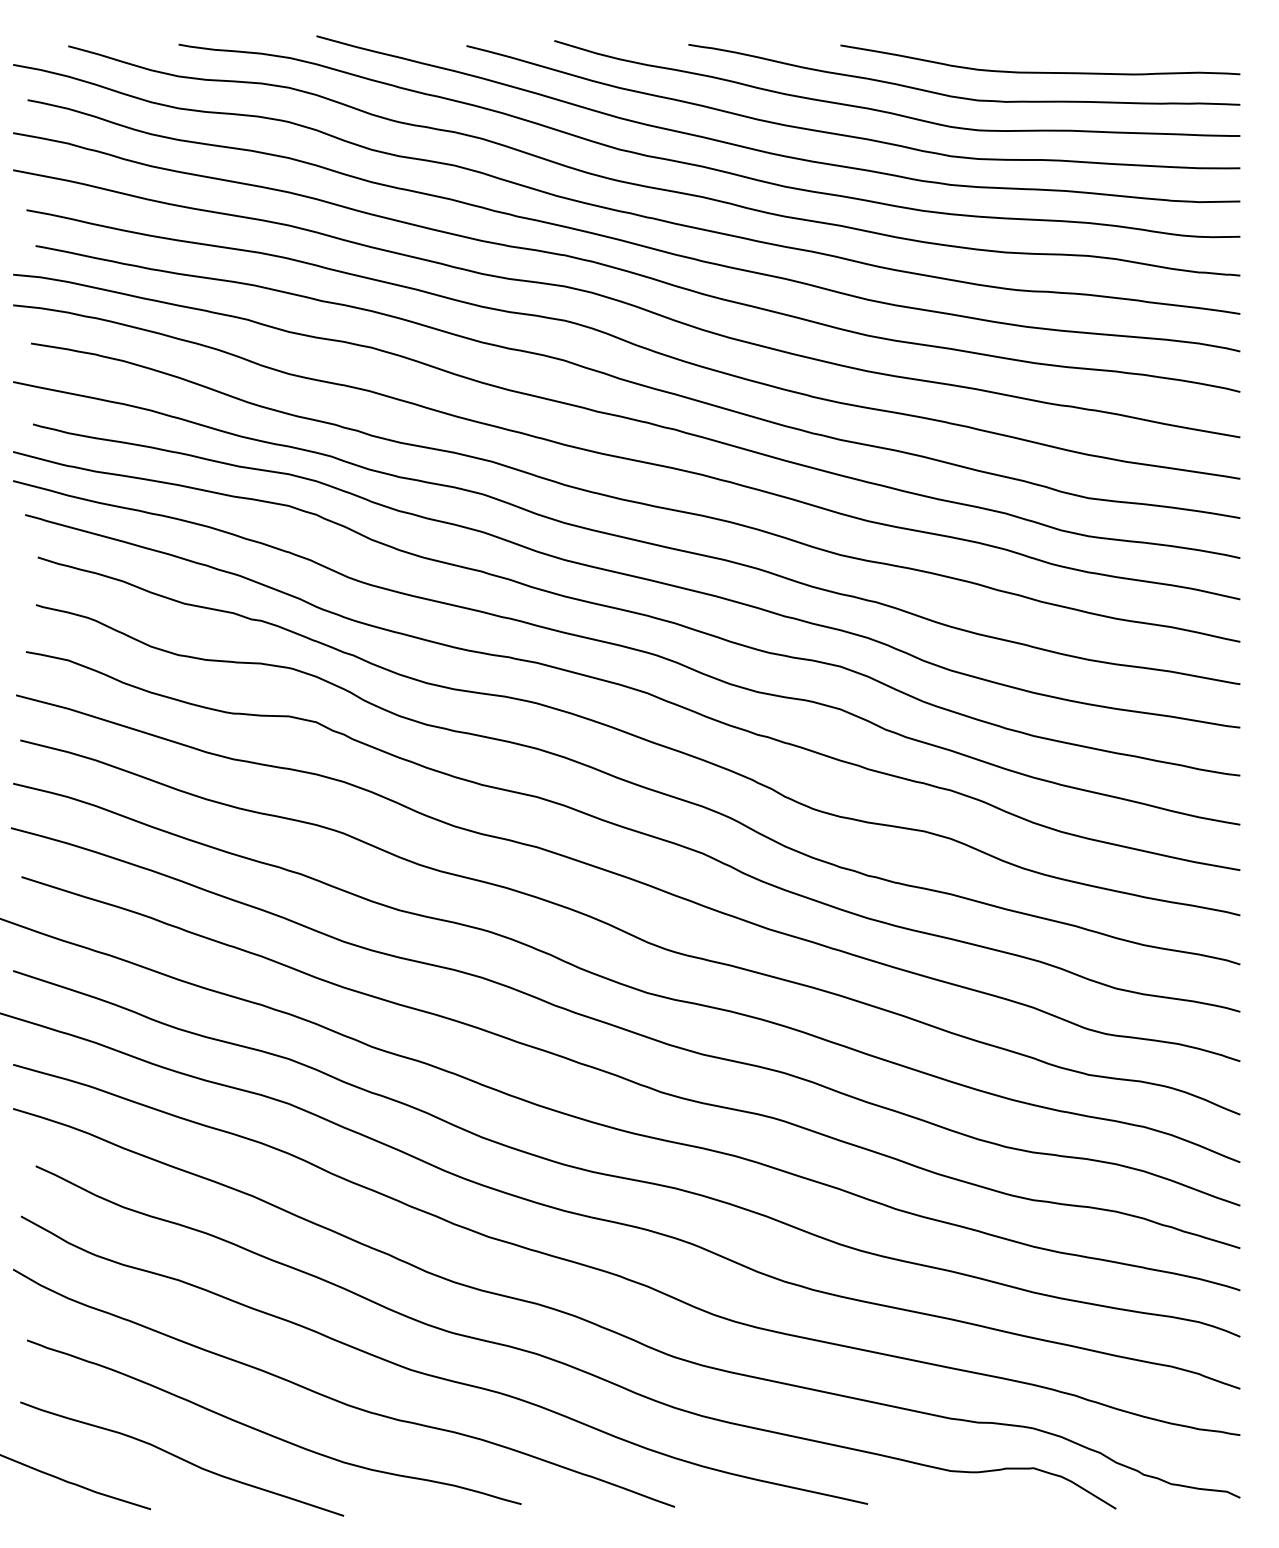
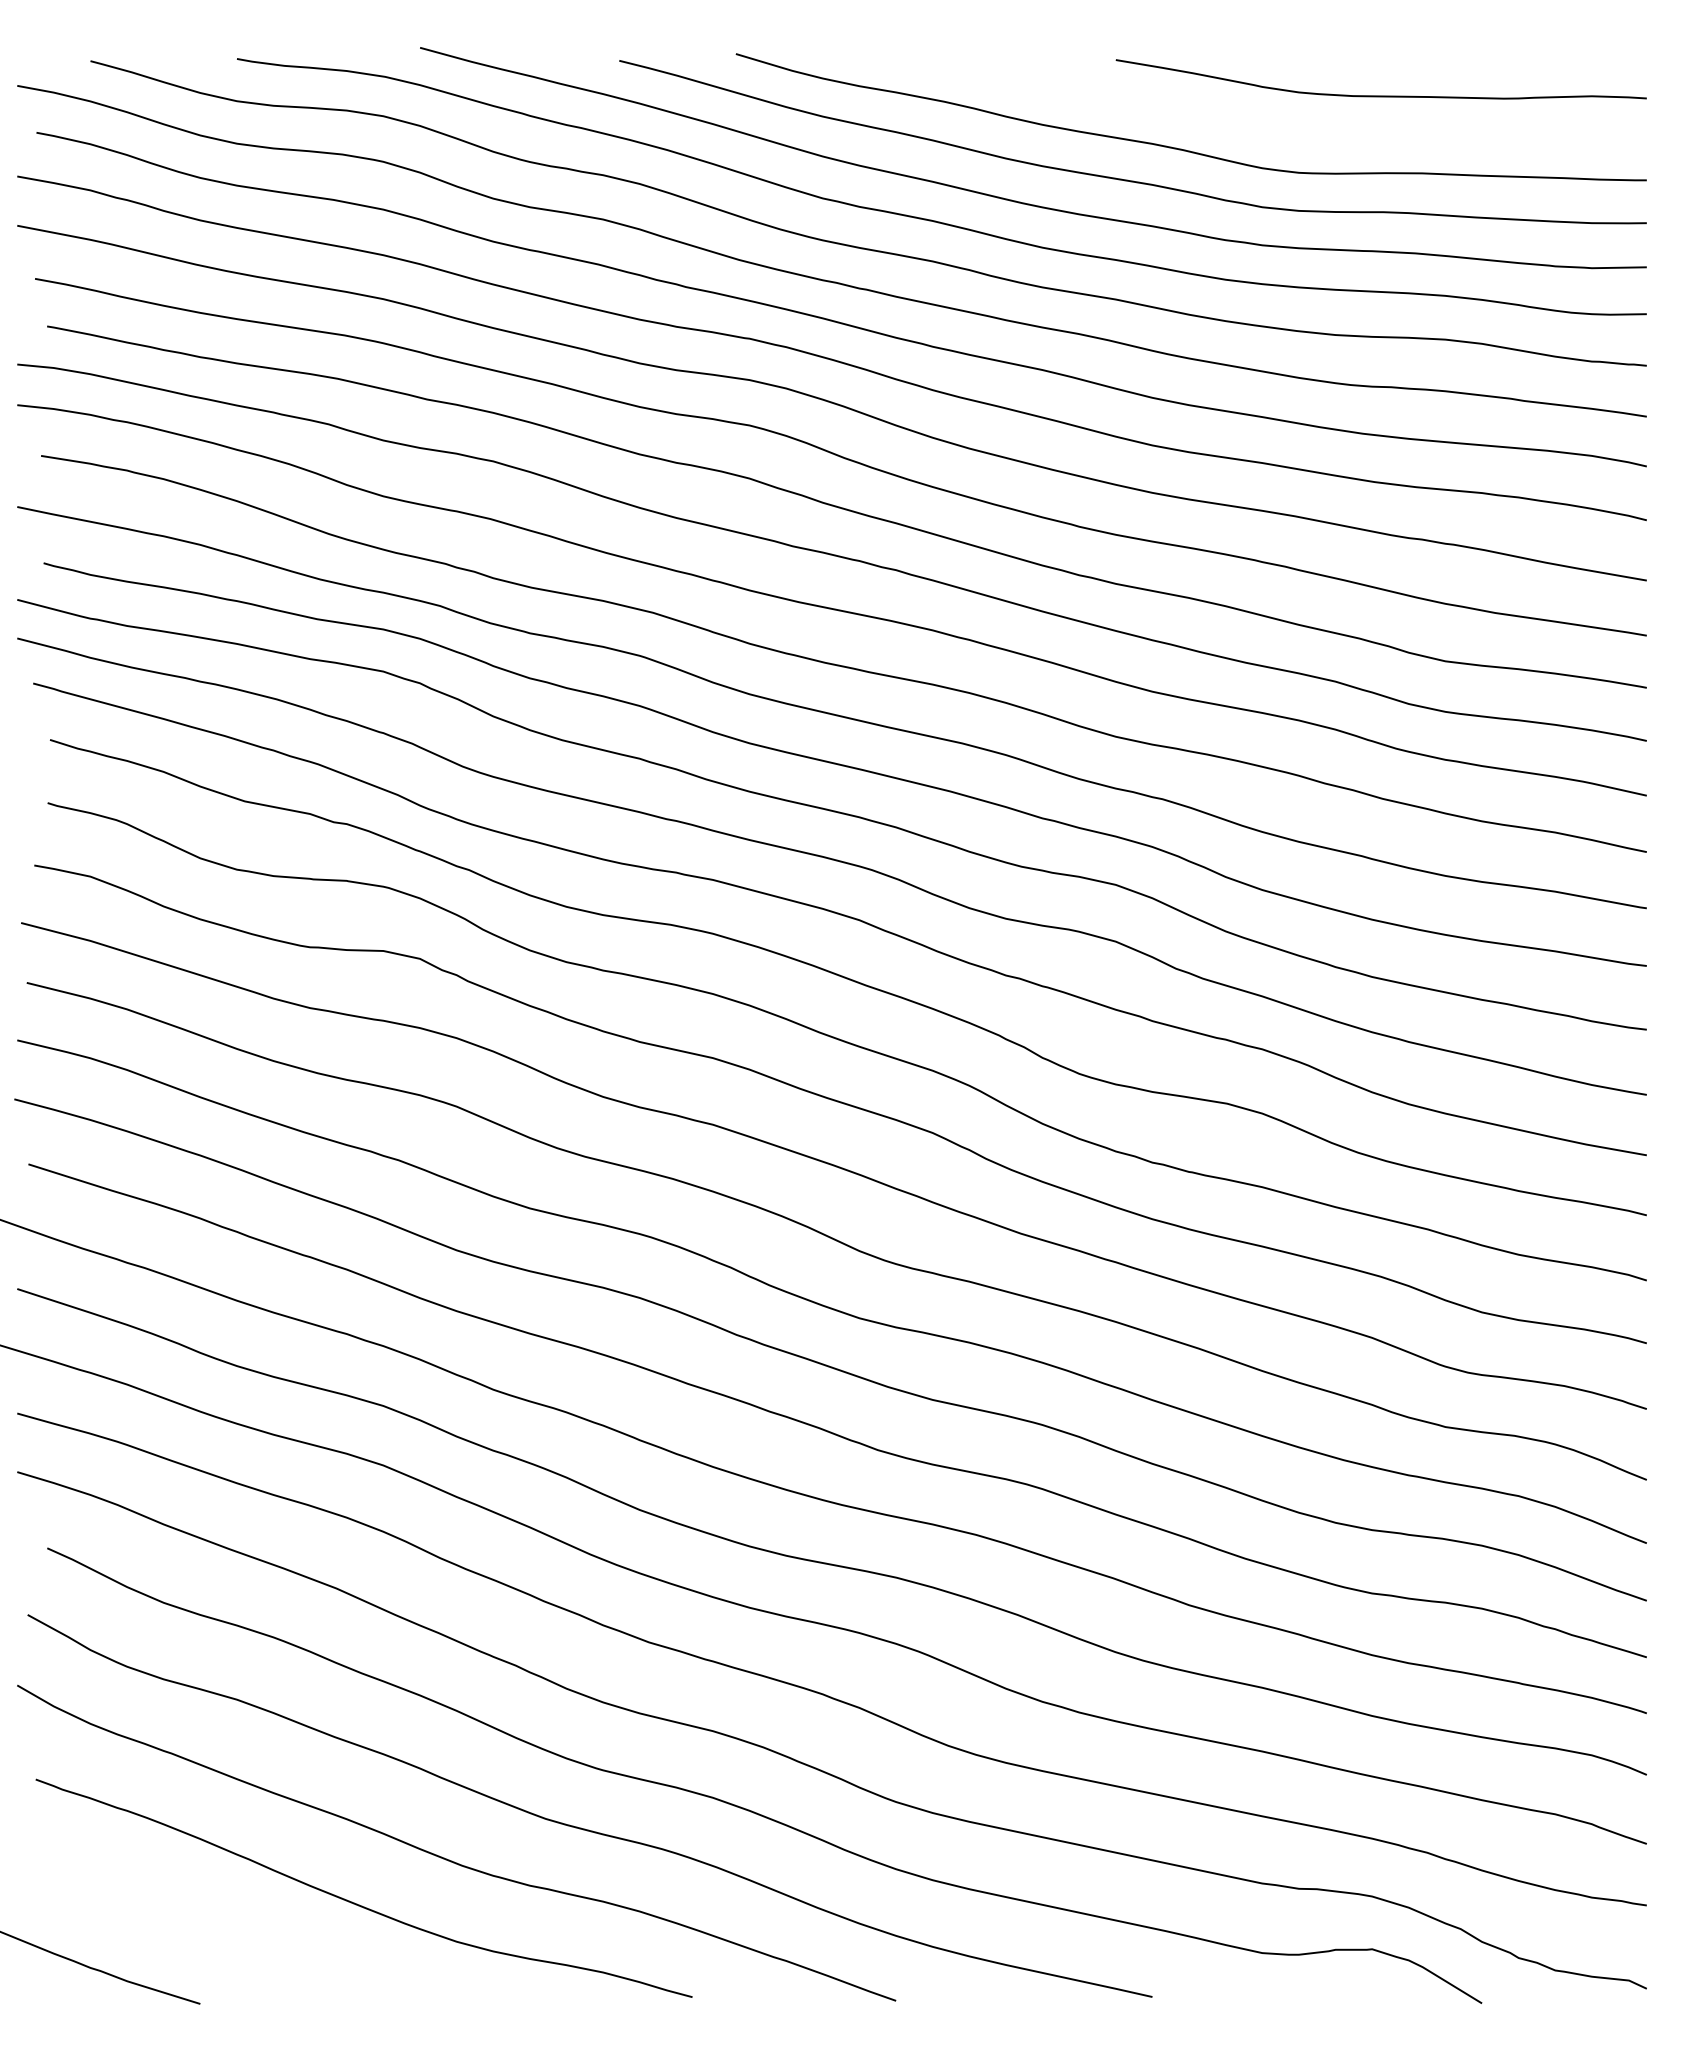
curve: (960, 96) -> (1275, 128), removed
curve: (181, 1459) -> (241, 1937), removed

